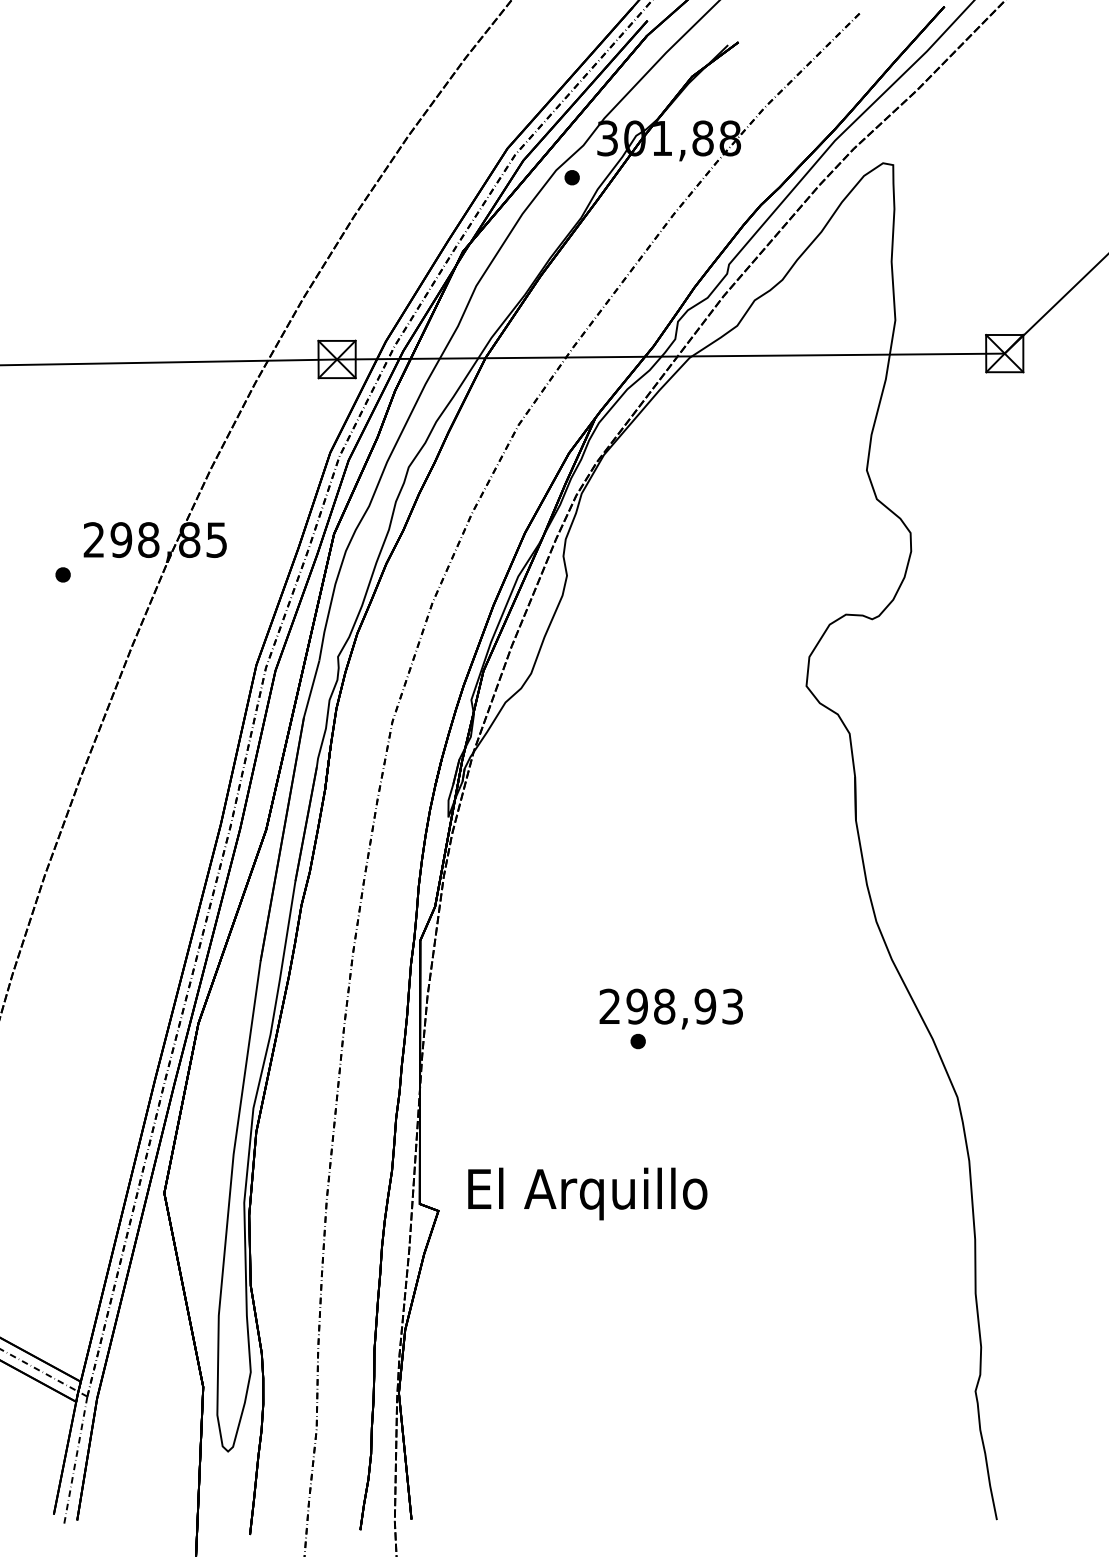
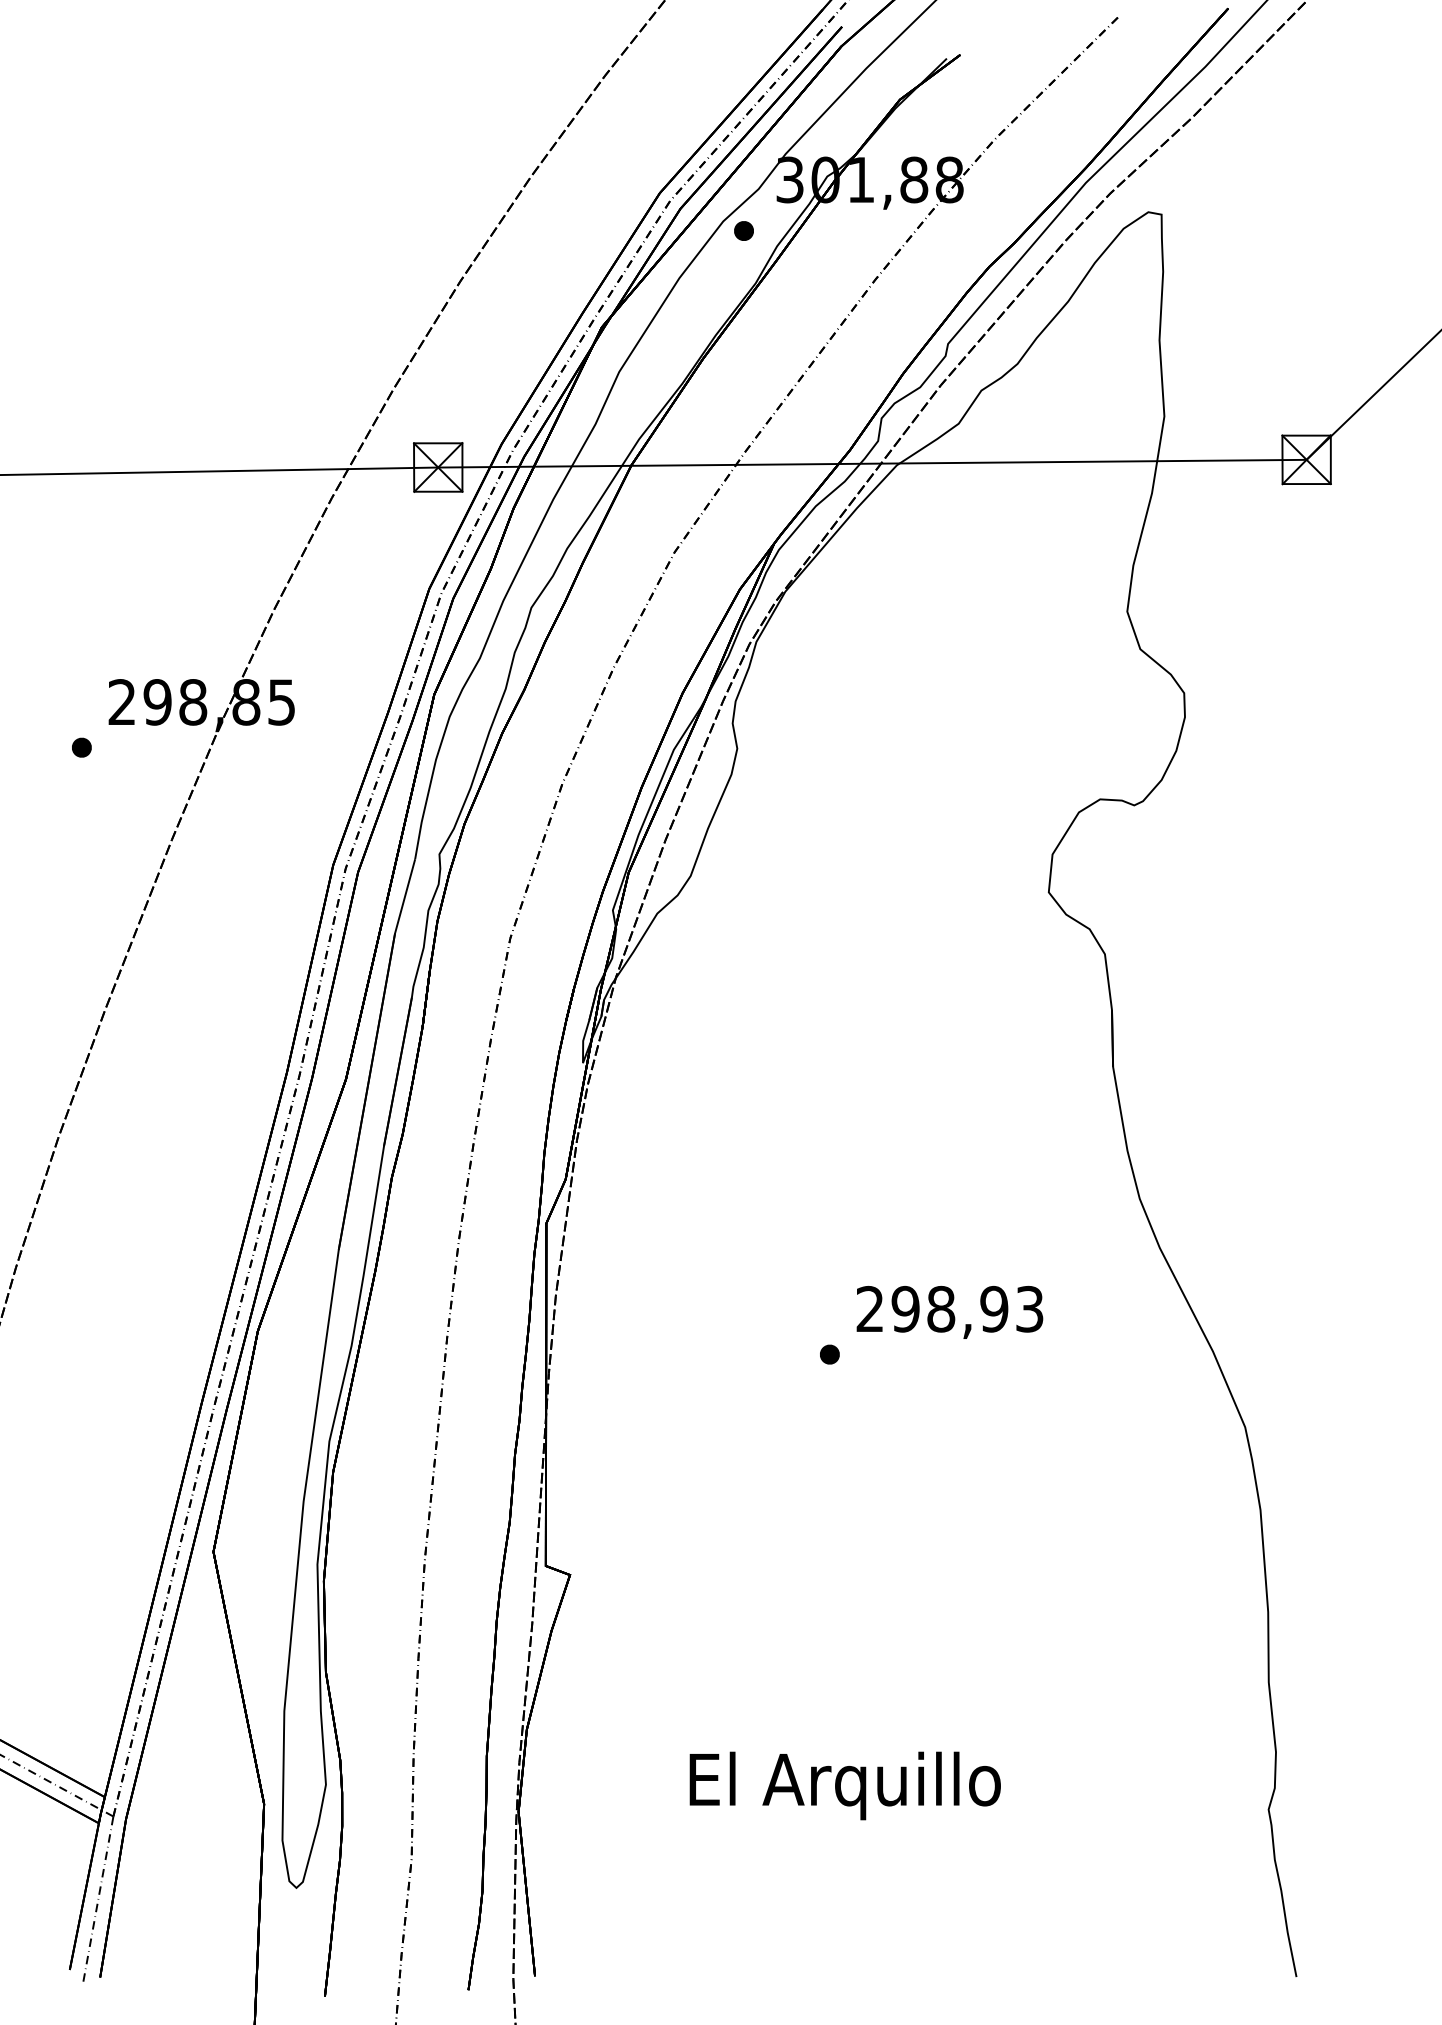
text: (670, 1009) -> (949, 1312), moved
text: (587, 1193) -> (844, 1785), moved

